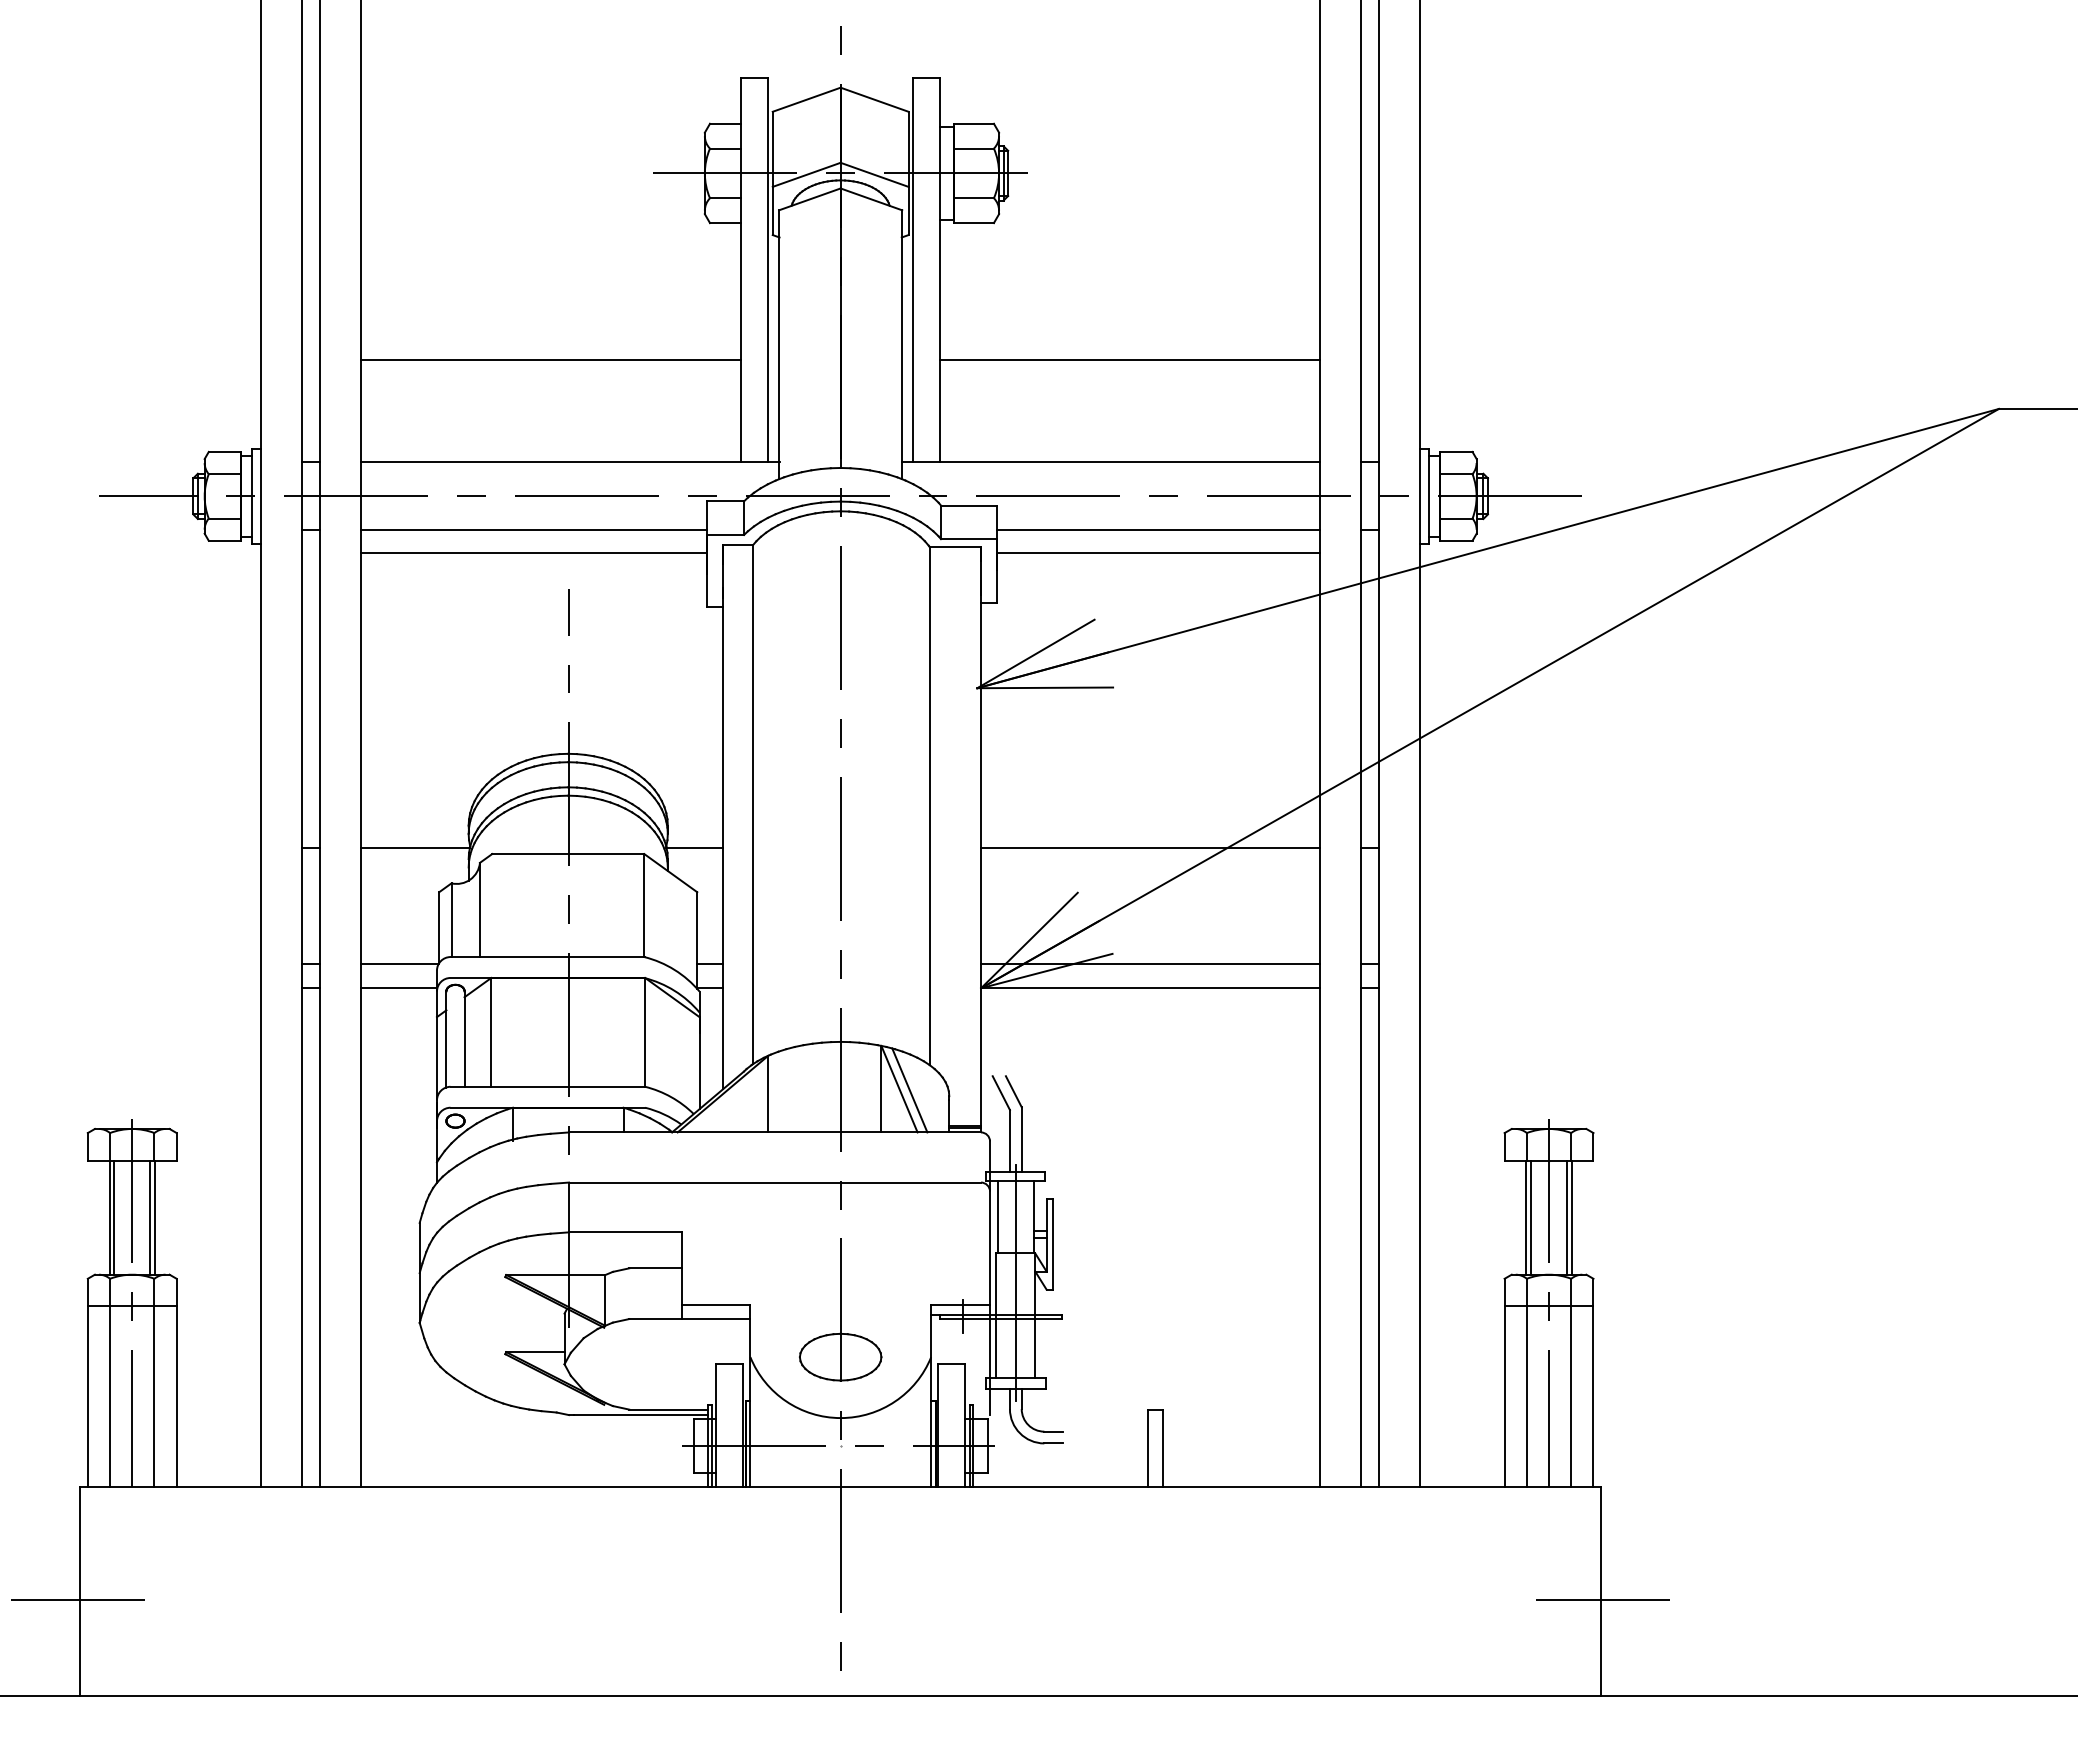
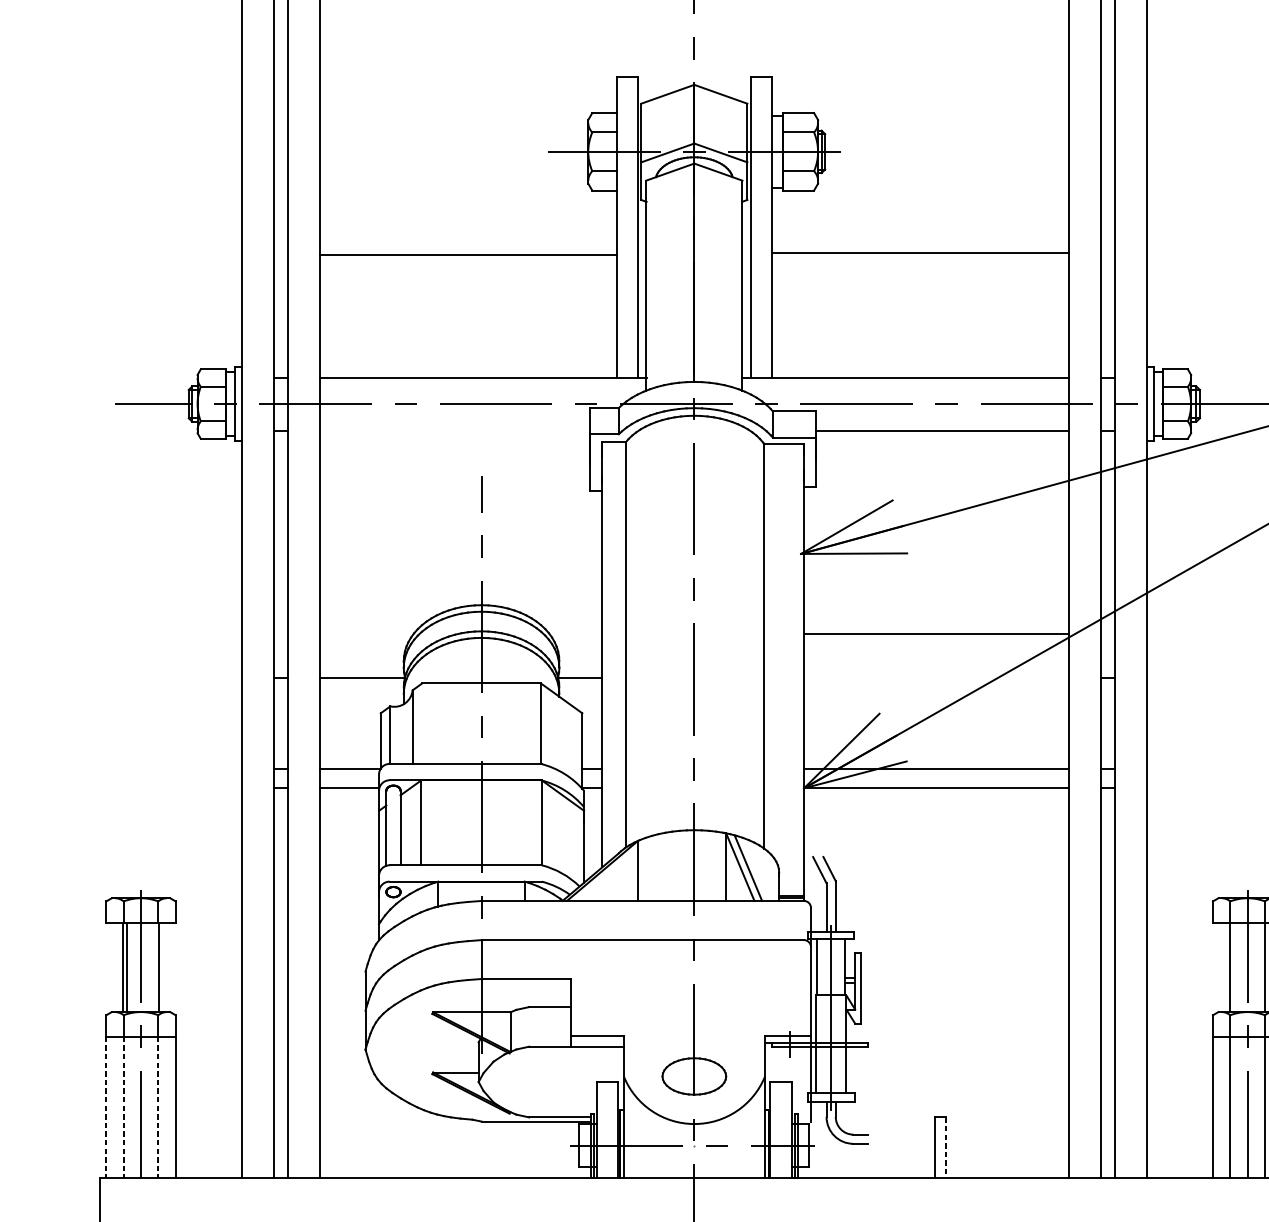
line: (550, 359) -> (467, 255), moved
line: (1130, 359) -> (920, 252), moved
line: (533, 530) -> (454, 430), removed
line: (533, 553) -> (454, 448), removed
line: (1158, 553) -> (942, 448), removed
line: (1150, 847) -> (936, 633), moved
line: (150, 1217) -> (155, 967), removed
line: (1530, 1217) -> (1233, 967), removed
line: (1567, 1217) -> (1262, 967), removed
line: (87, 1396) -> (106, 1107), solid -> dashed
line: (110, 1396) -> (124, 1107), solid -> dashed
line: (154, 1396) -> (158, 1107), solid -> dashed
line: (1162, 1448) -> (945, 1147), solid -> dashed

